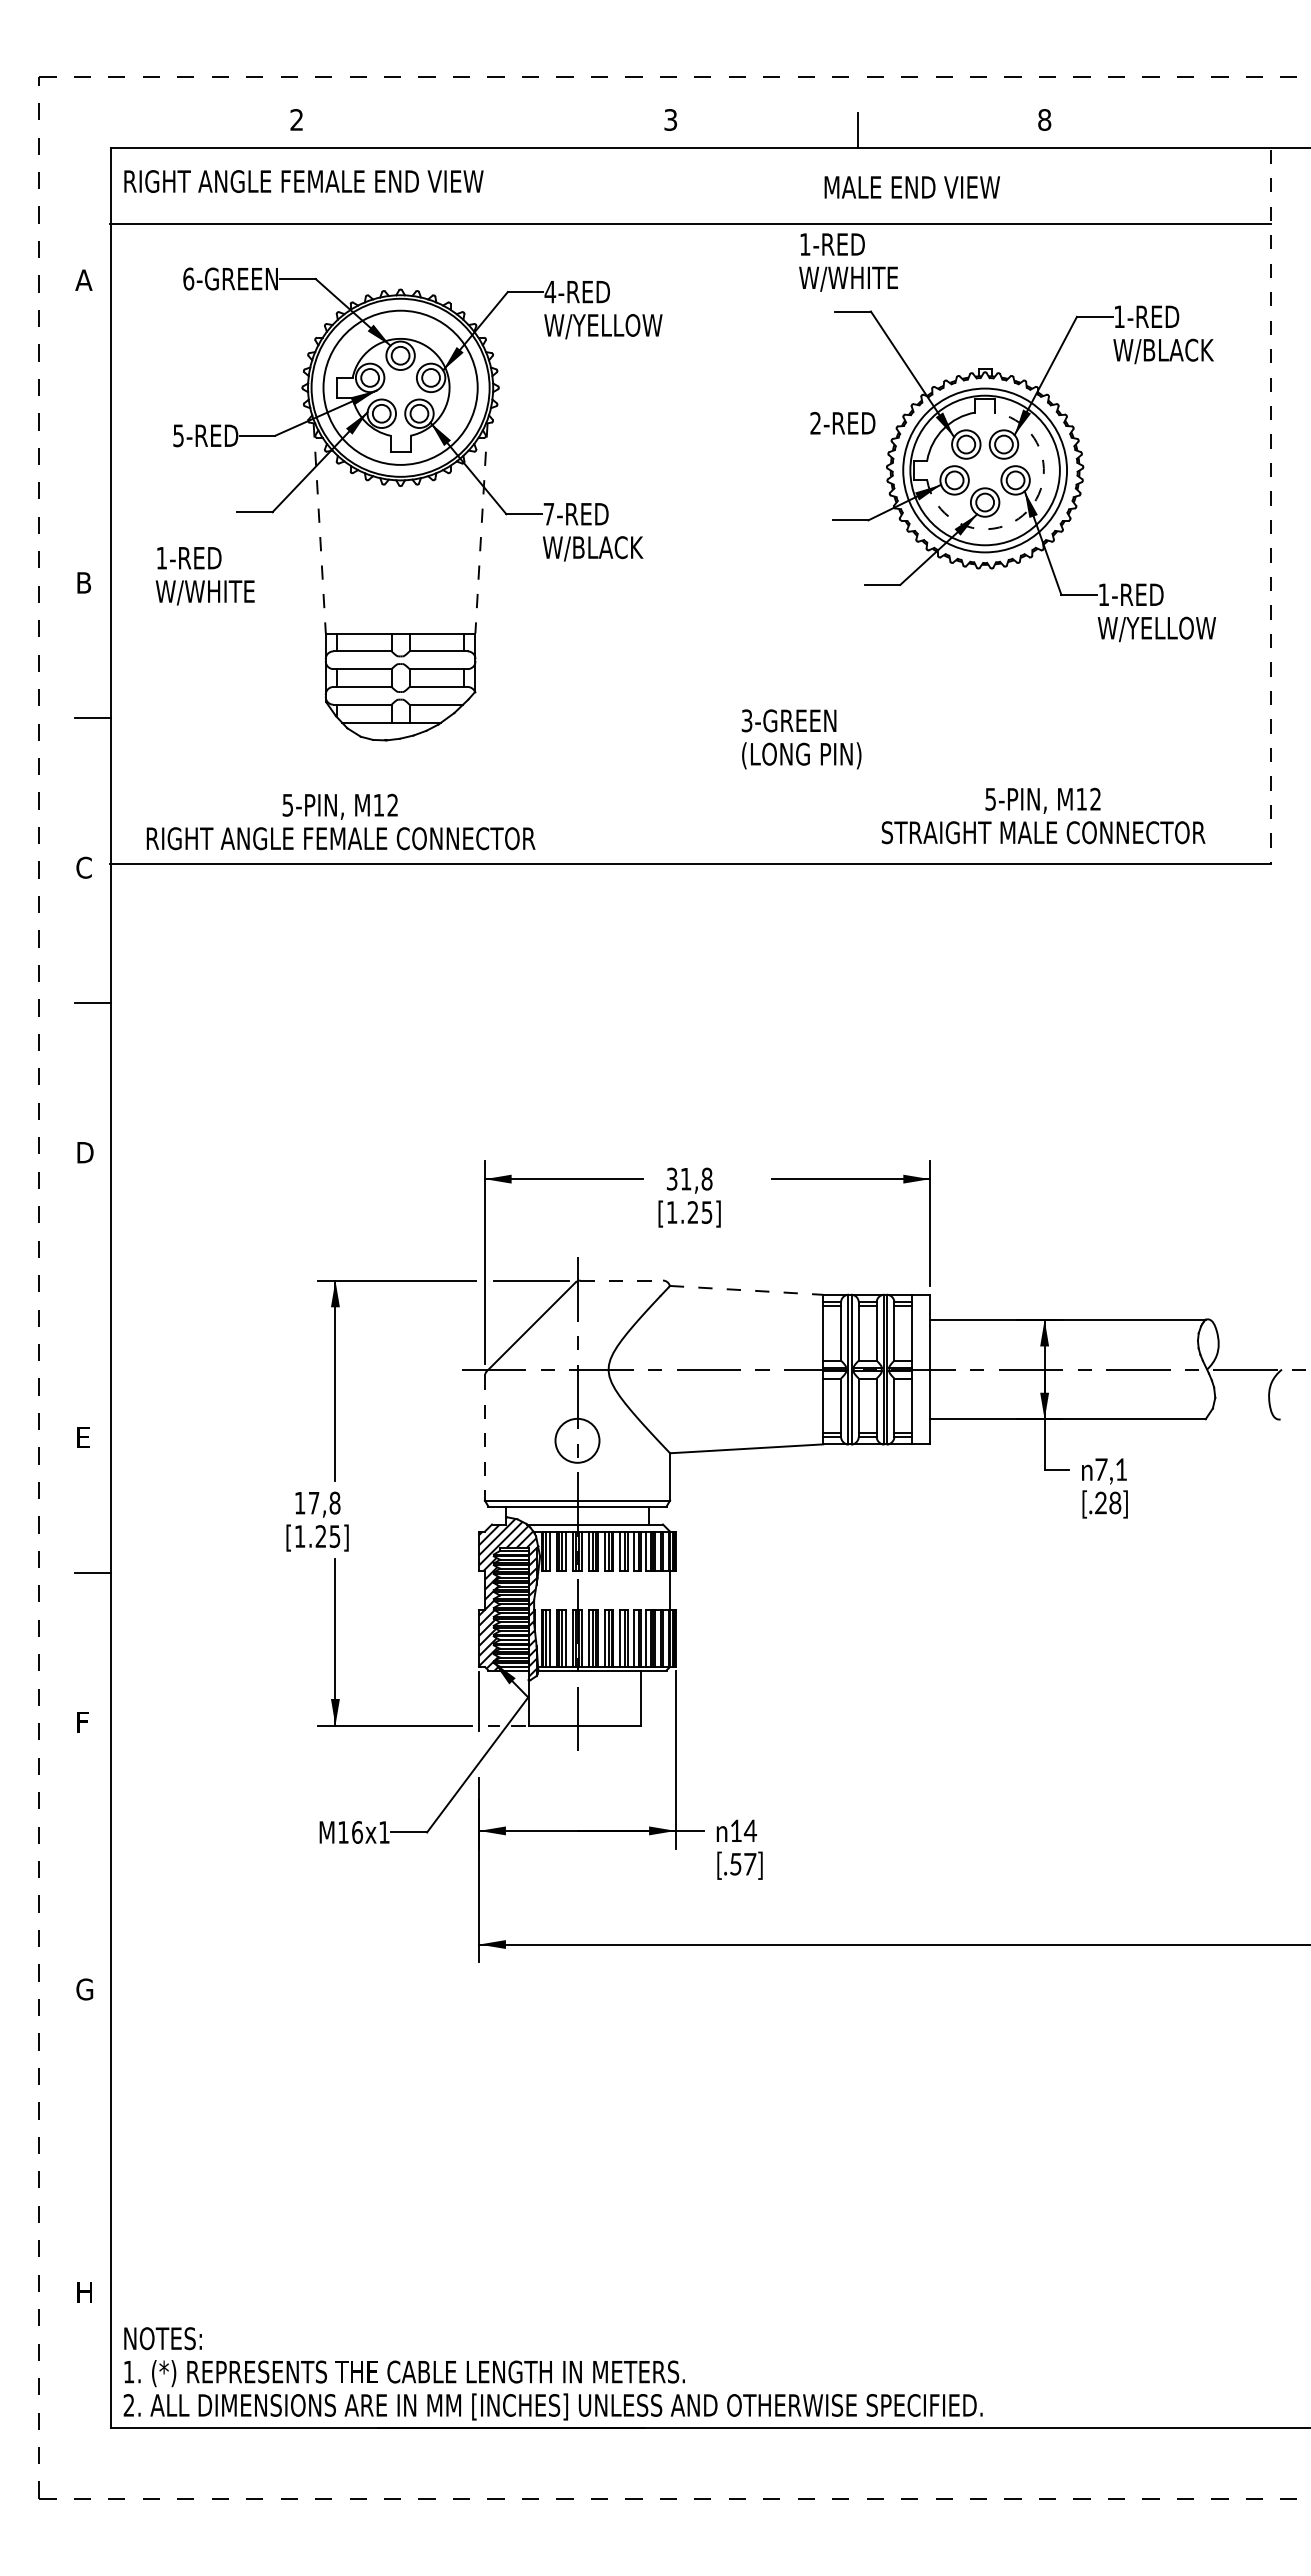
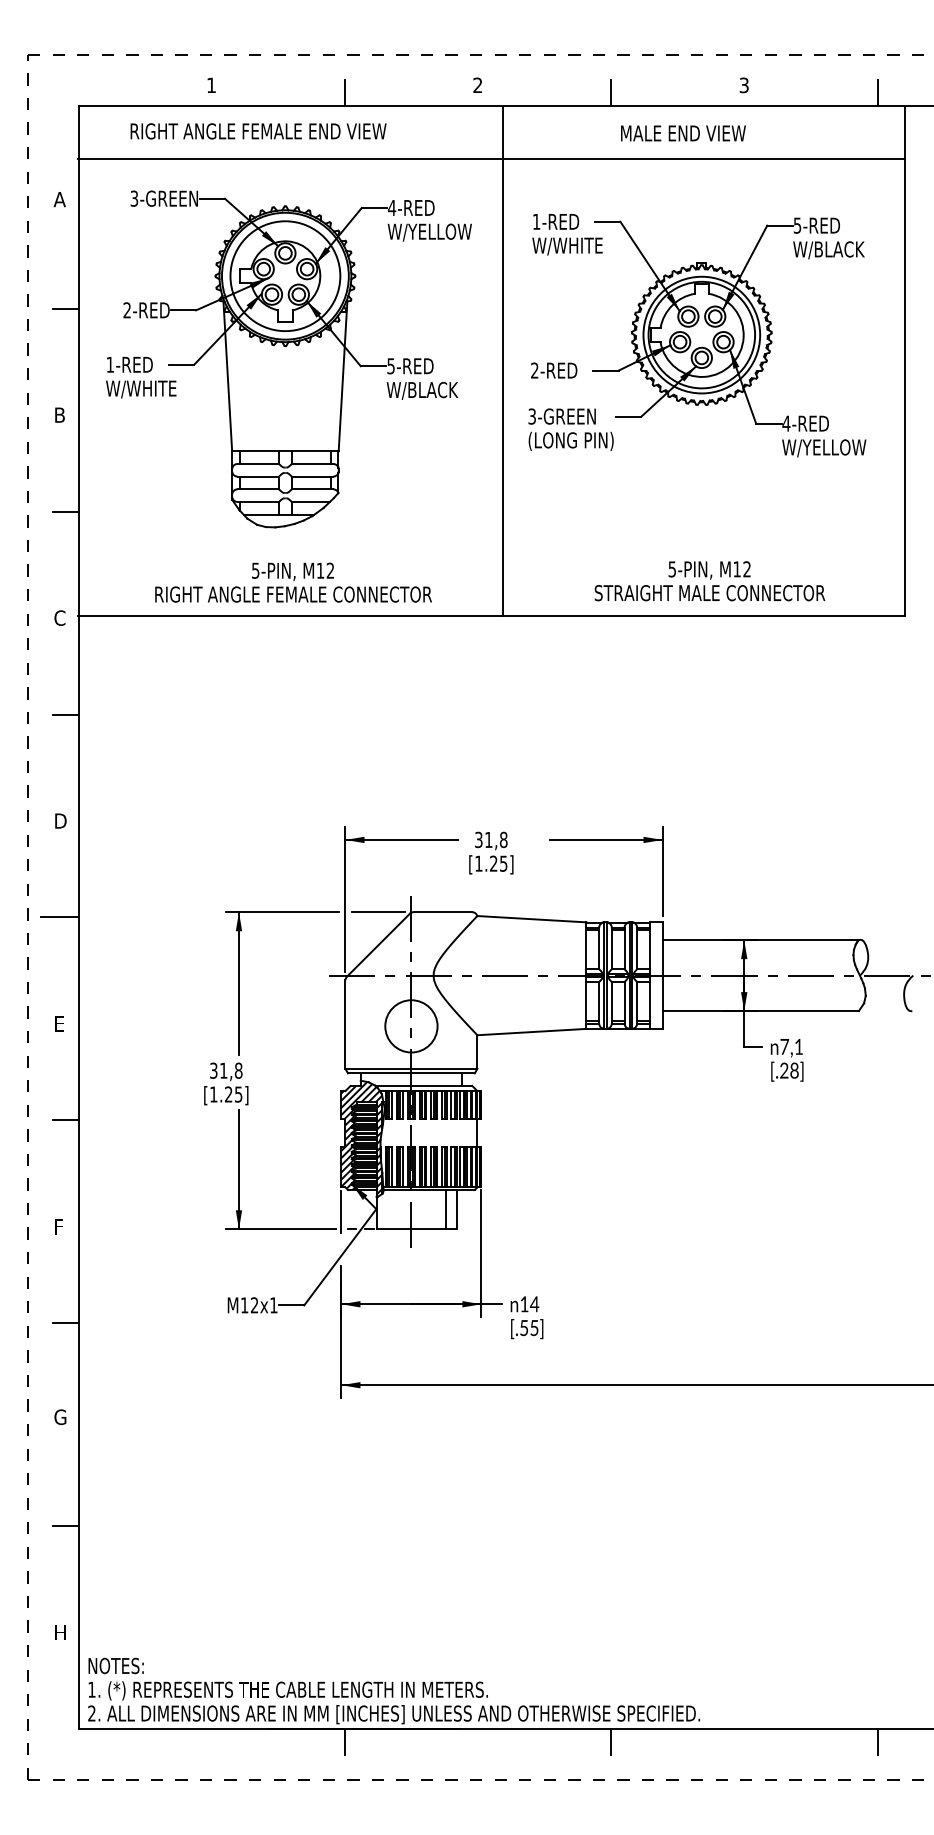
text: (296, 119) -> (211, 85), 2 -> 1
text: (670, 119) -> (477, 85), 3 -> 2
text: (1044, 119) -> (744, 85), 8 -> 3
line: (484, 130) -> (345, 92), added
line: (1232, 130) -> (878, 92), added
text: (303, 181) -> (258, 131), moved
text: (911, 187) -> (682, 133), moved
text: (848, 262) -> (567, 234), moved
text: (188, 278) -> (134, 198), 6-GREEN -> 3-GREEN
text: (1119, 316) -> (797, 225), 1-RED -> 5-RED
text: (842, 423) -> (553, 370), moved
line: (92, 433) -> (65, 308), added
text: (178, 435) -> (127, 310), 5-RED -> 2-RED
line: (705, 506) -> (502, 360), added
line: (1270, 507) -> (905, 361), dashed -> solid
arc: (1026, 512) -> (731, 365), dashed -> solid
text: (548, 514) -> (390, 366), 7-RED -> 5-RED
line: (319, 528) -> (227, 376), dashed -> solid
line: (481, 528) -> (343, 376), dashed -> solid
text: (204, 576) -> (140, 377), moved
text: (1103, 594) -> (786, 423), 1-RED -> 4-RED
text: (801, 739) -> (571, 429), moved
text: (1043, 815) -> (709, 580), moved
text: (340, 821) -> (293, 582), moved
line: (622, 1280) -> (443, 912), dashed -> solid
line: (83, 1288) -> (59, 917), added
line: (746, 1290) -> (531, 919), dashed -> solid
line: (484, 1438) -> (345, 1024), dashed -> solid
circle: (577, 1440) -> (411, 1026), size x1.67
text: (306, 1502) -> (218, 1070), 17,8 -> 31,8
line: (625, 1697) -> (445, 1209), added
text: (357, 1832) -> (254, 1305), M16x1 -> M12x1
line: (92, 1857) -> (65, 1323), added
text: (750, 1864) -> (534, 1328), [.57] -> [.55]
line: (92, 2142) -> (65, 1526), added
line: (484, 2445) -> (345, 1742), added
line: (858, 2445) -> (611, 1742), added
line: (1232, 2445) -> (878, 1742), added

